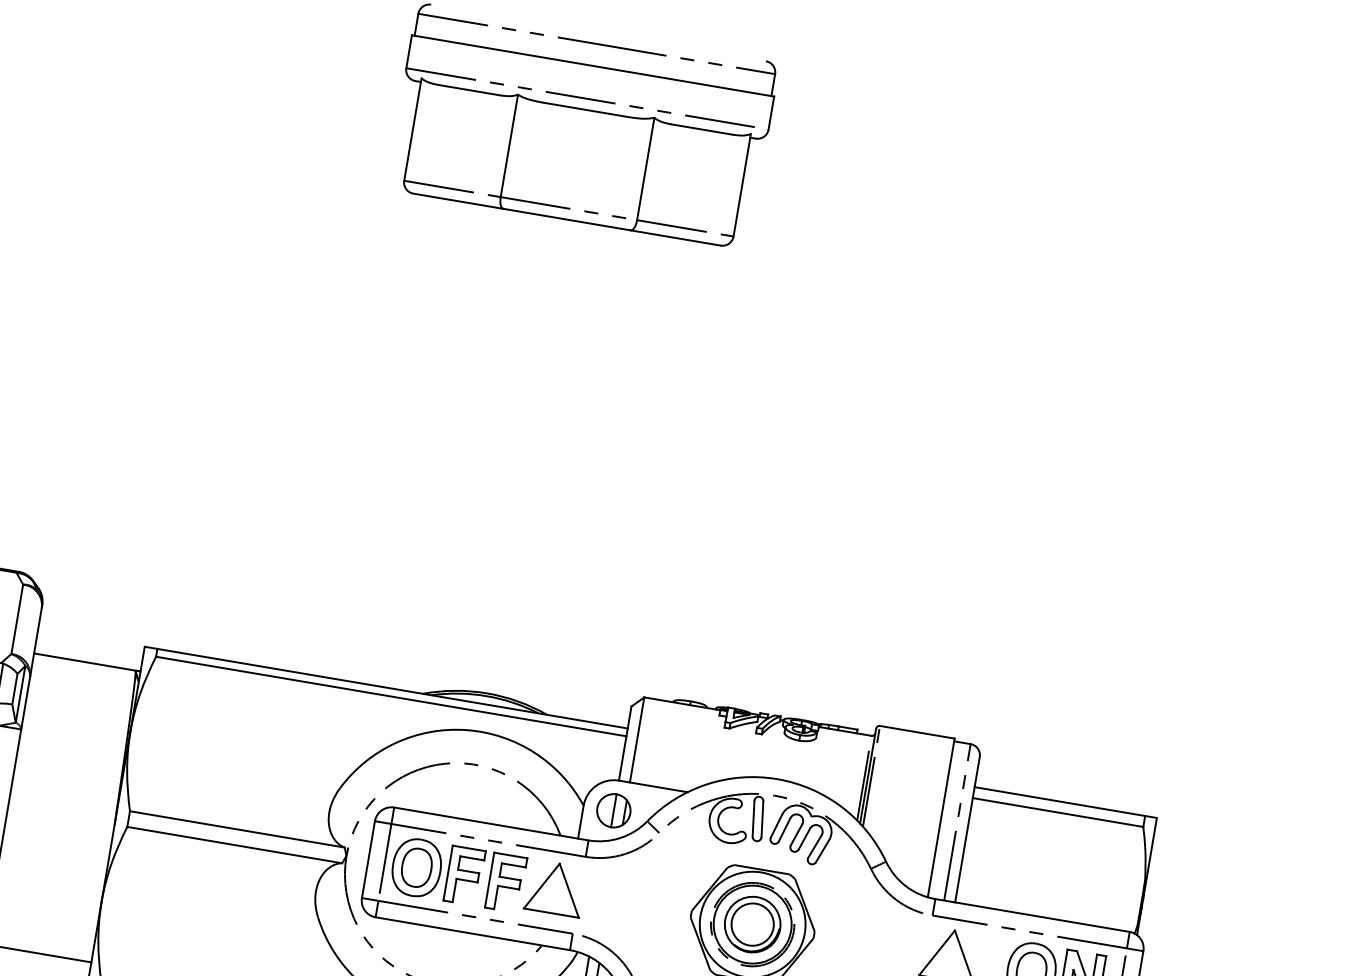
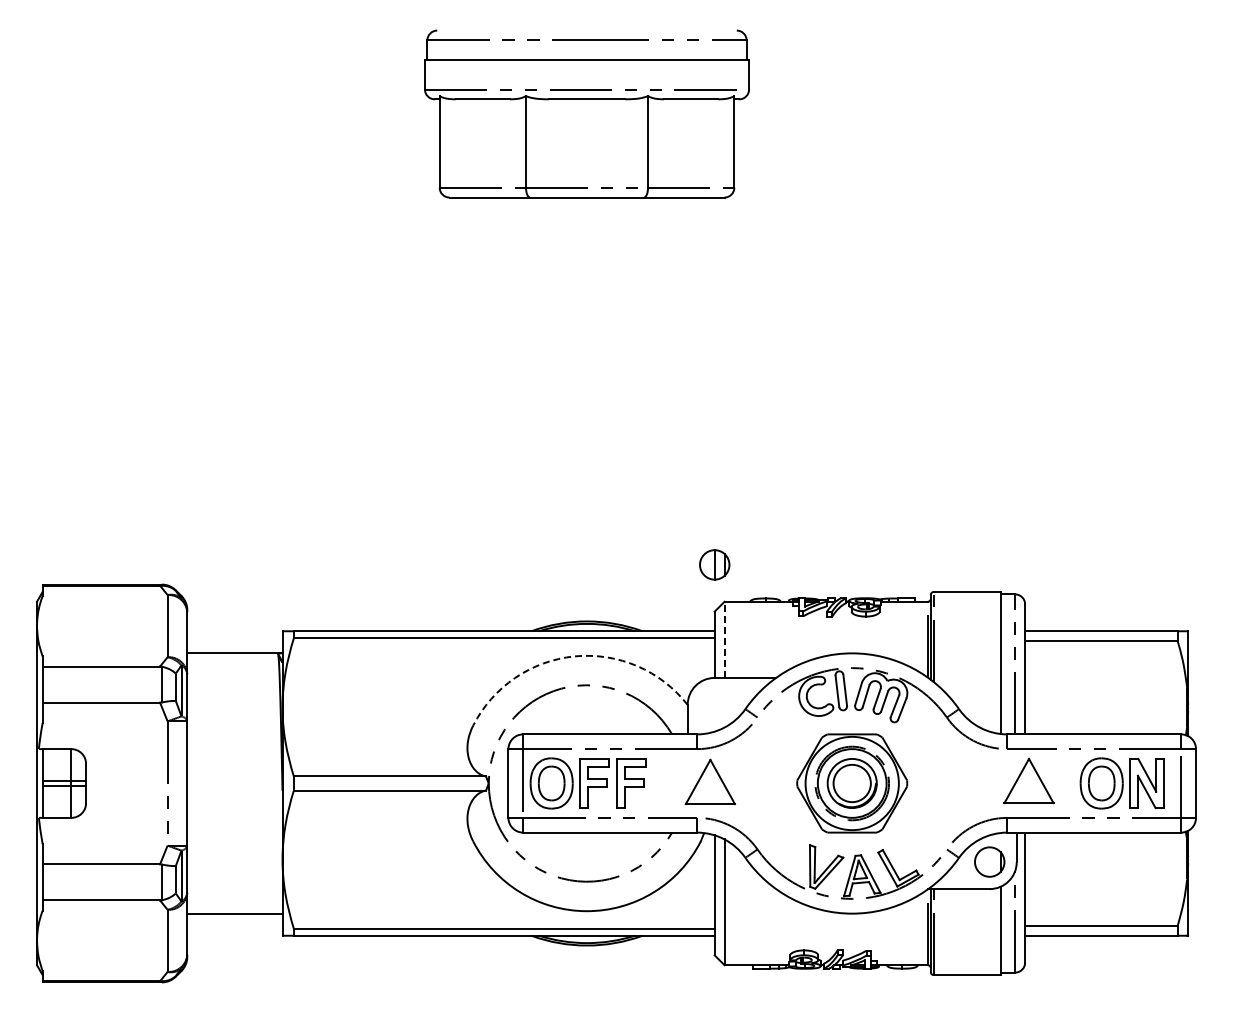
arc: (466, 730) -> (574, 656), solid -> dashed
line: (637, 739) -> (724, 639), solid -> dashed
part: (613, 810) -> (714, 564), moved
part: (554, 887) -> (709, 781), moved

